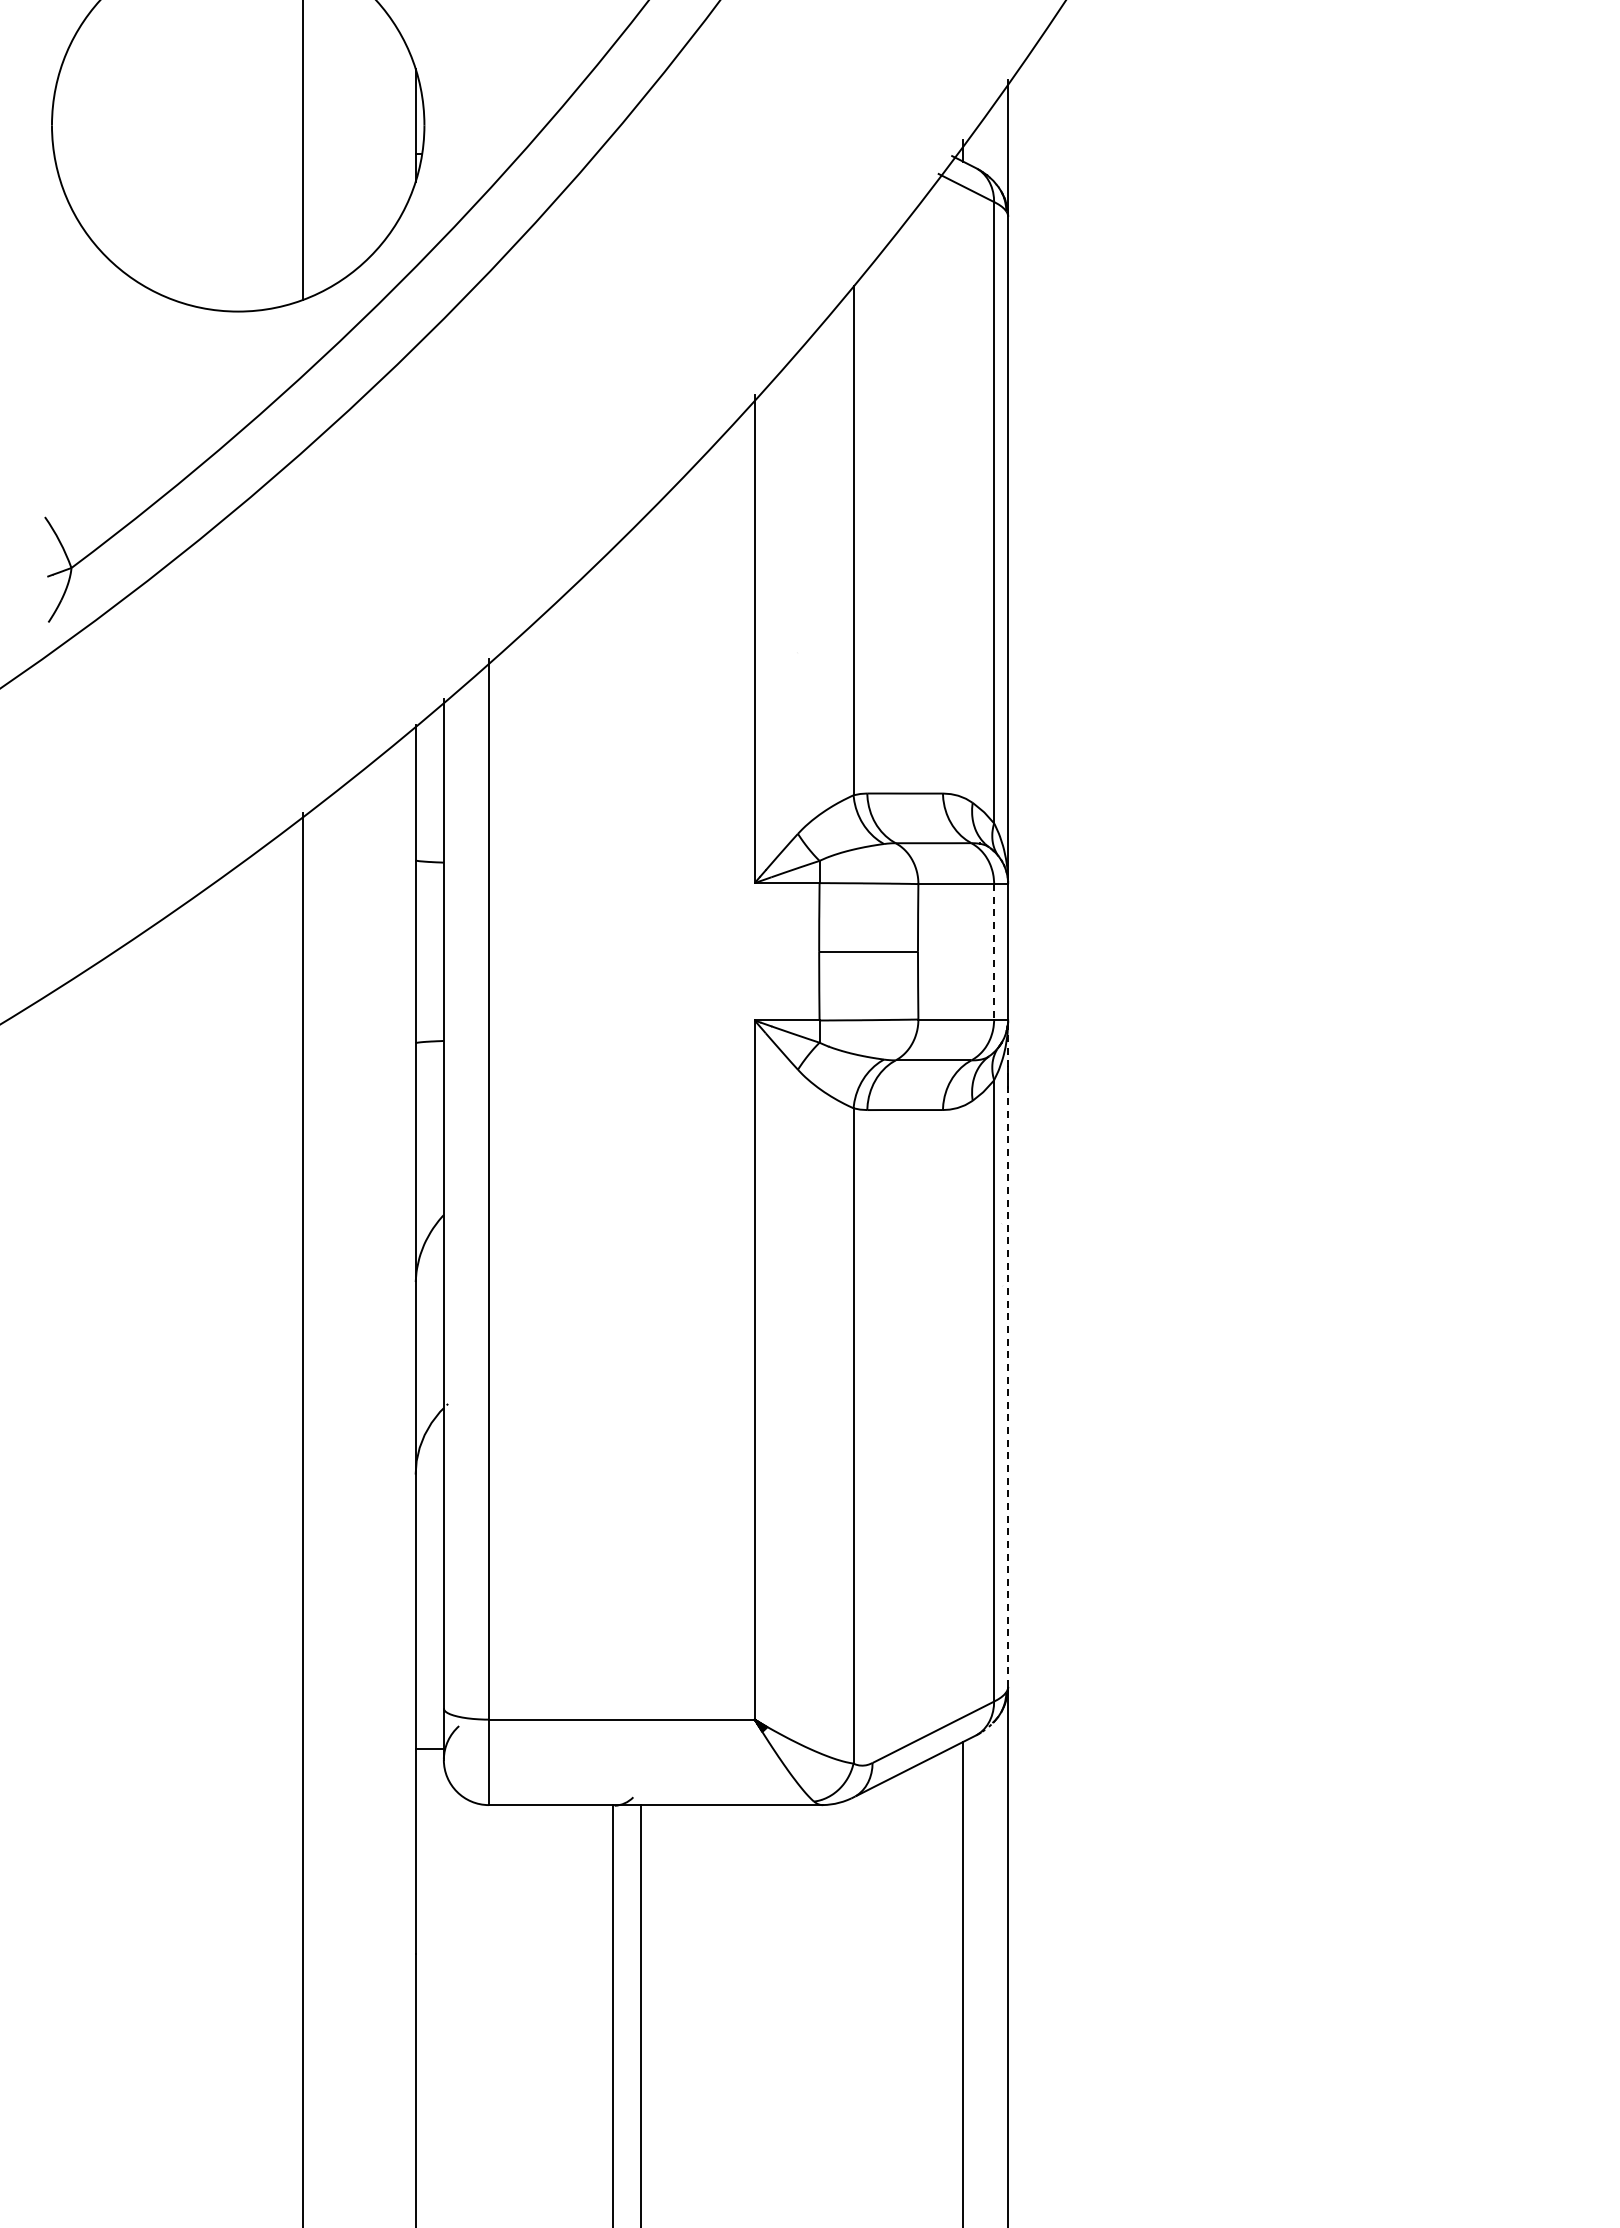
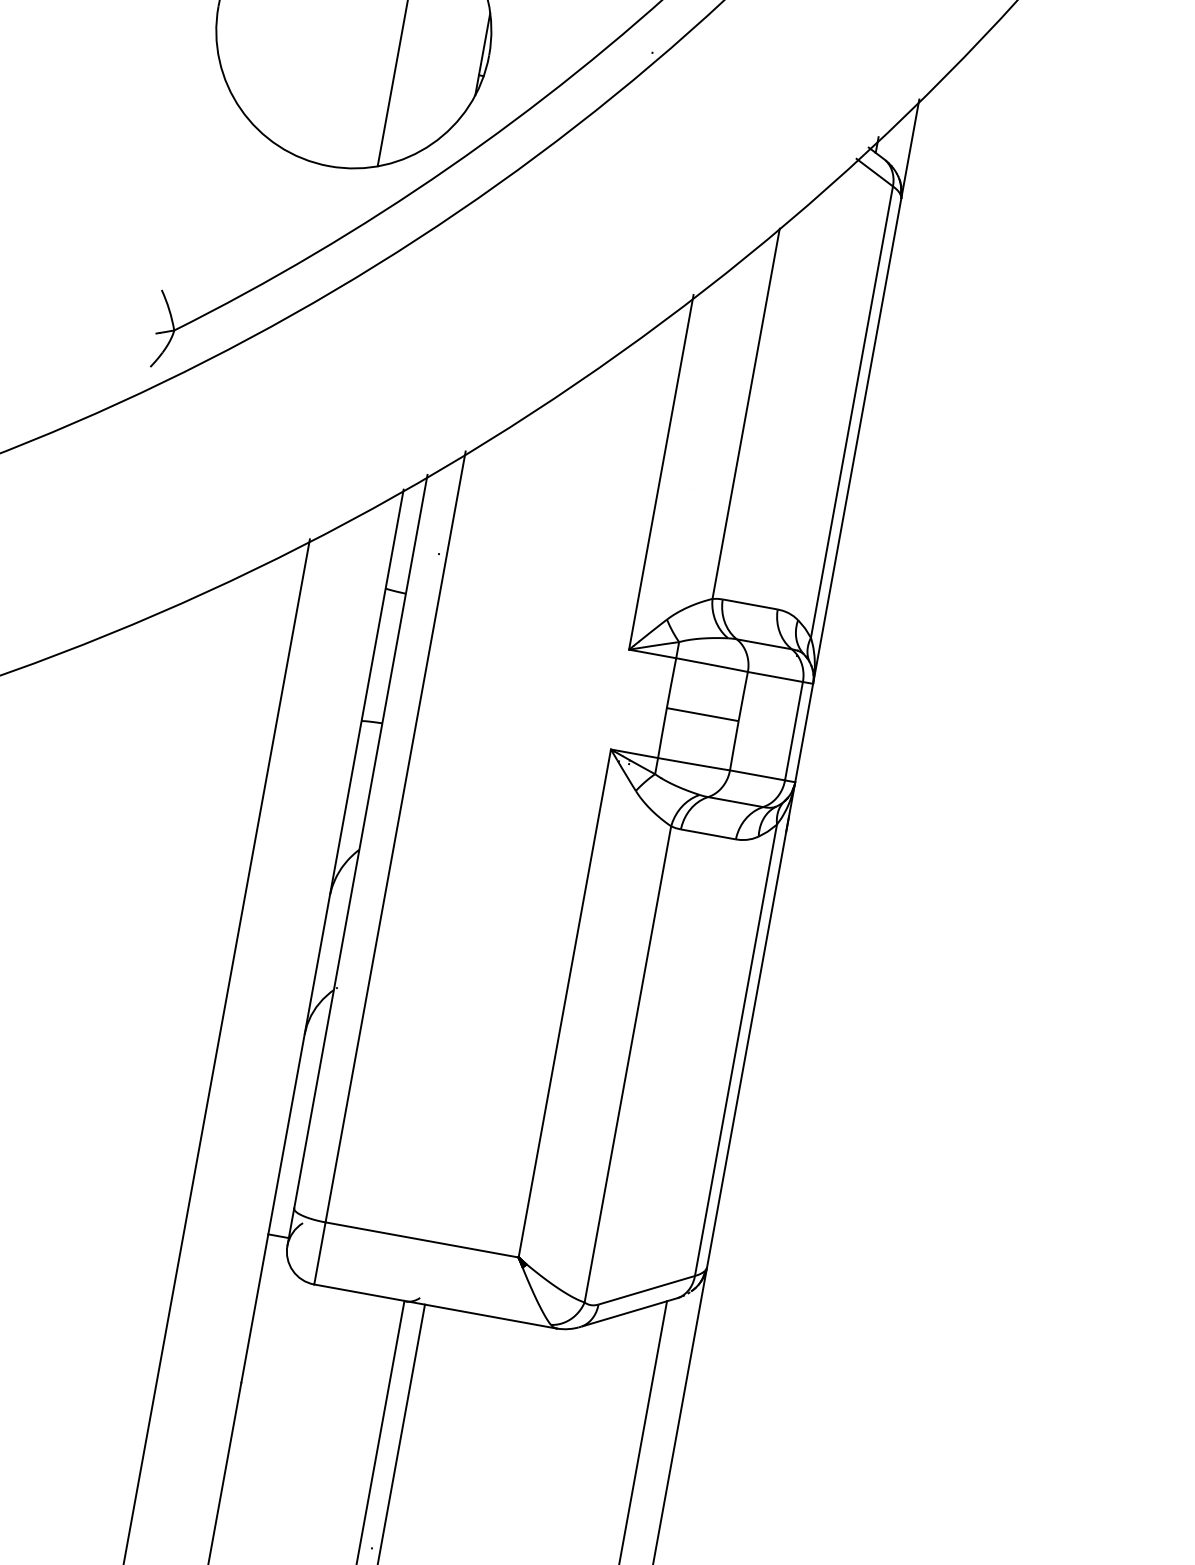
line: (994, 951) -> (794, 731), dashed -> solid
line: (1008, 1353) -> (751, 1024), dashed -> solid

